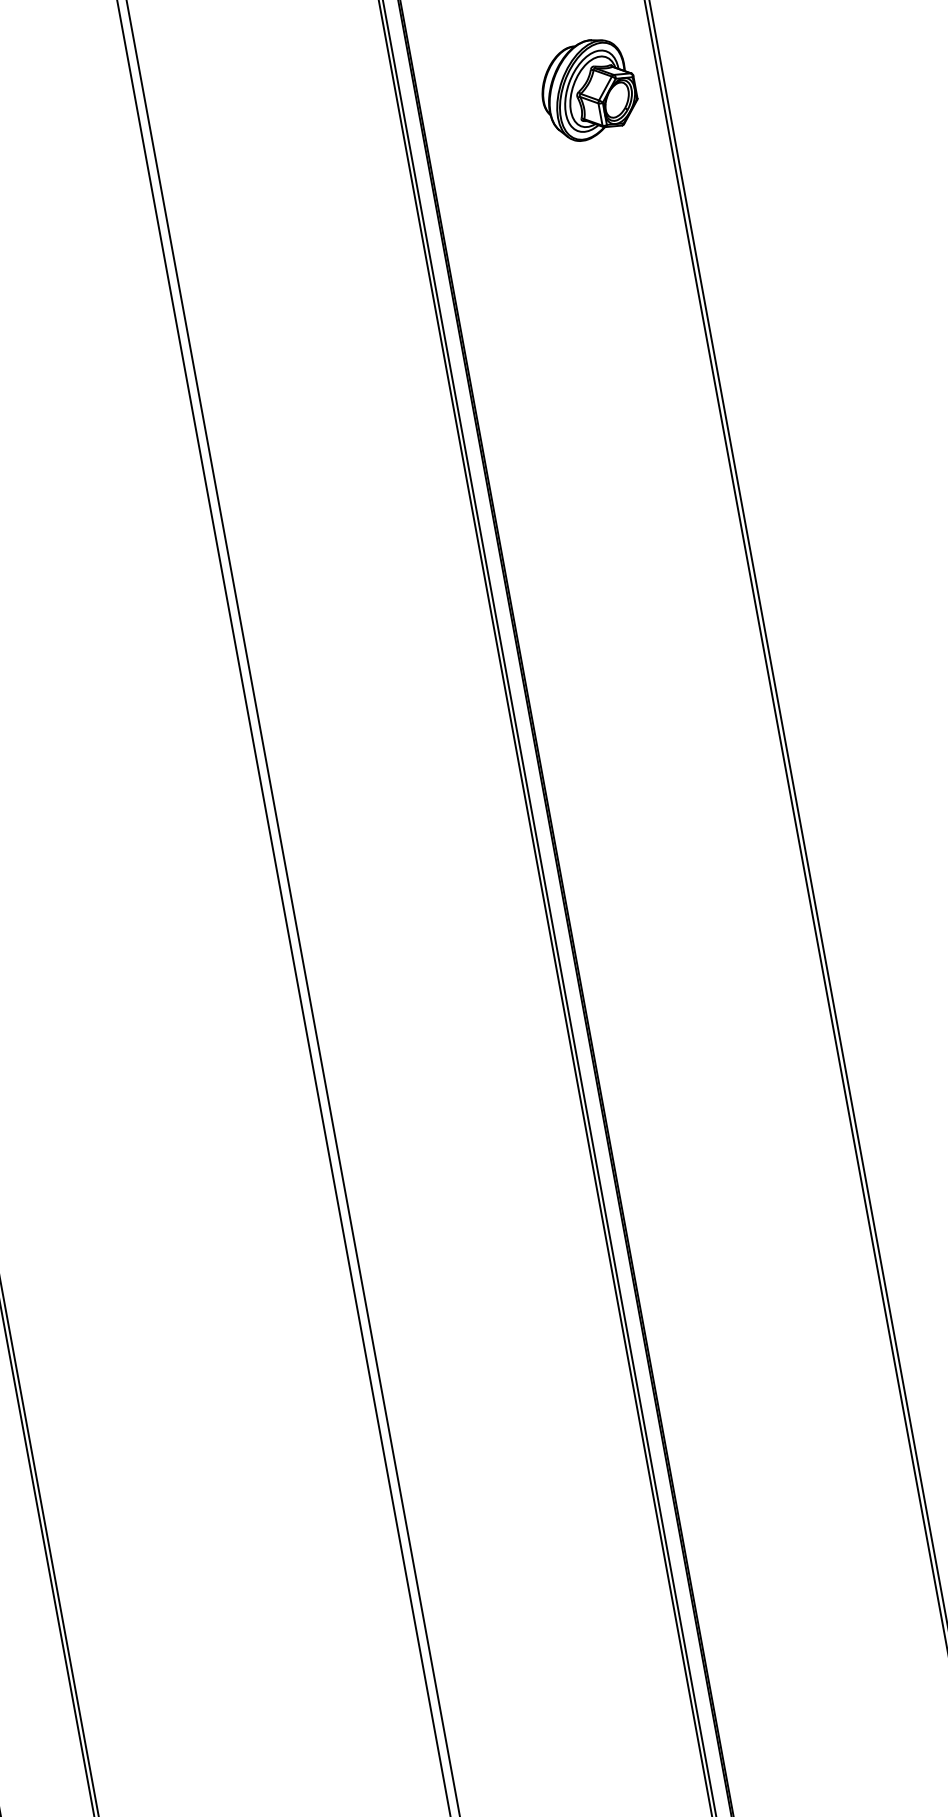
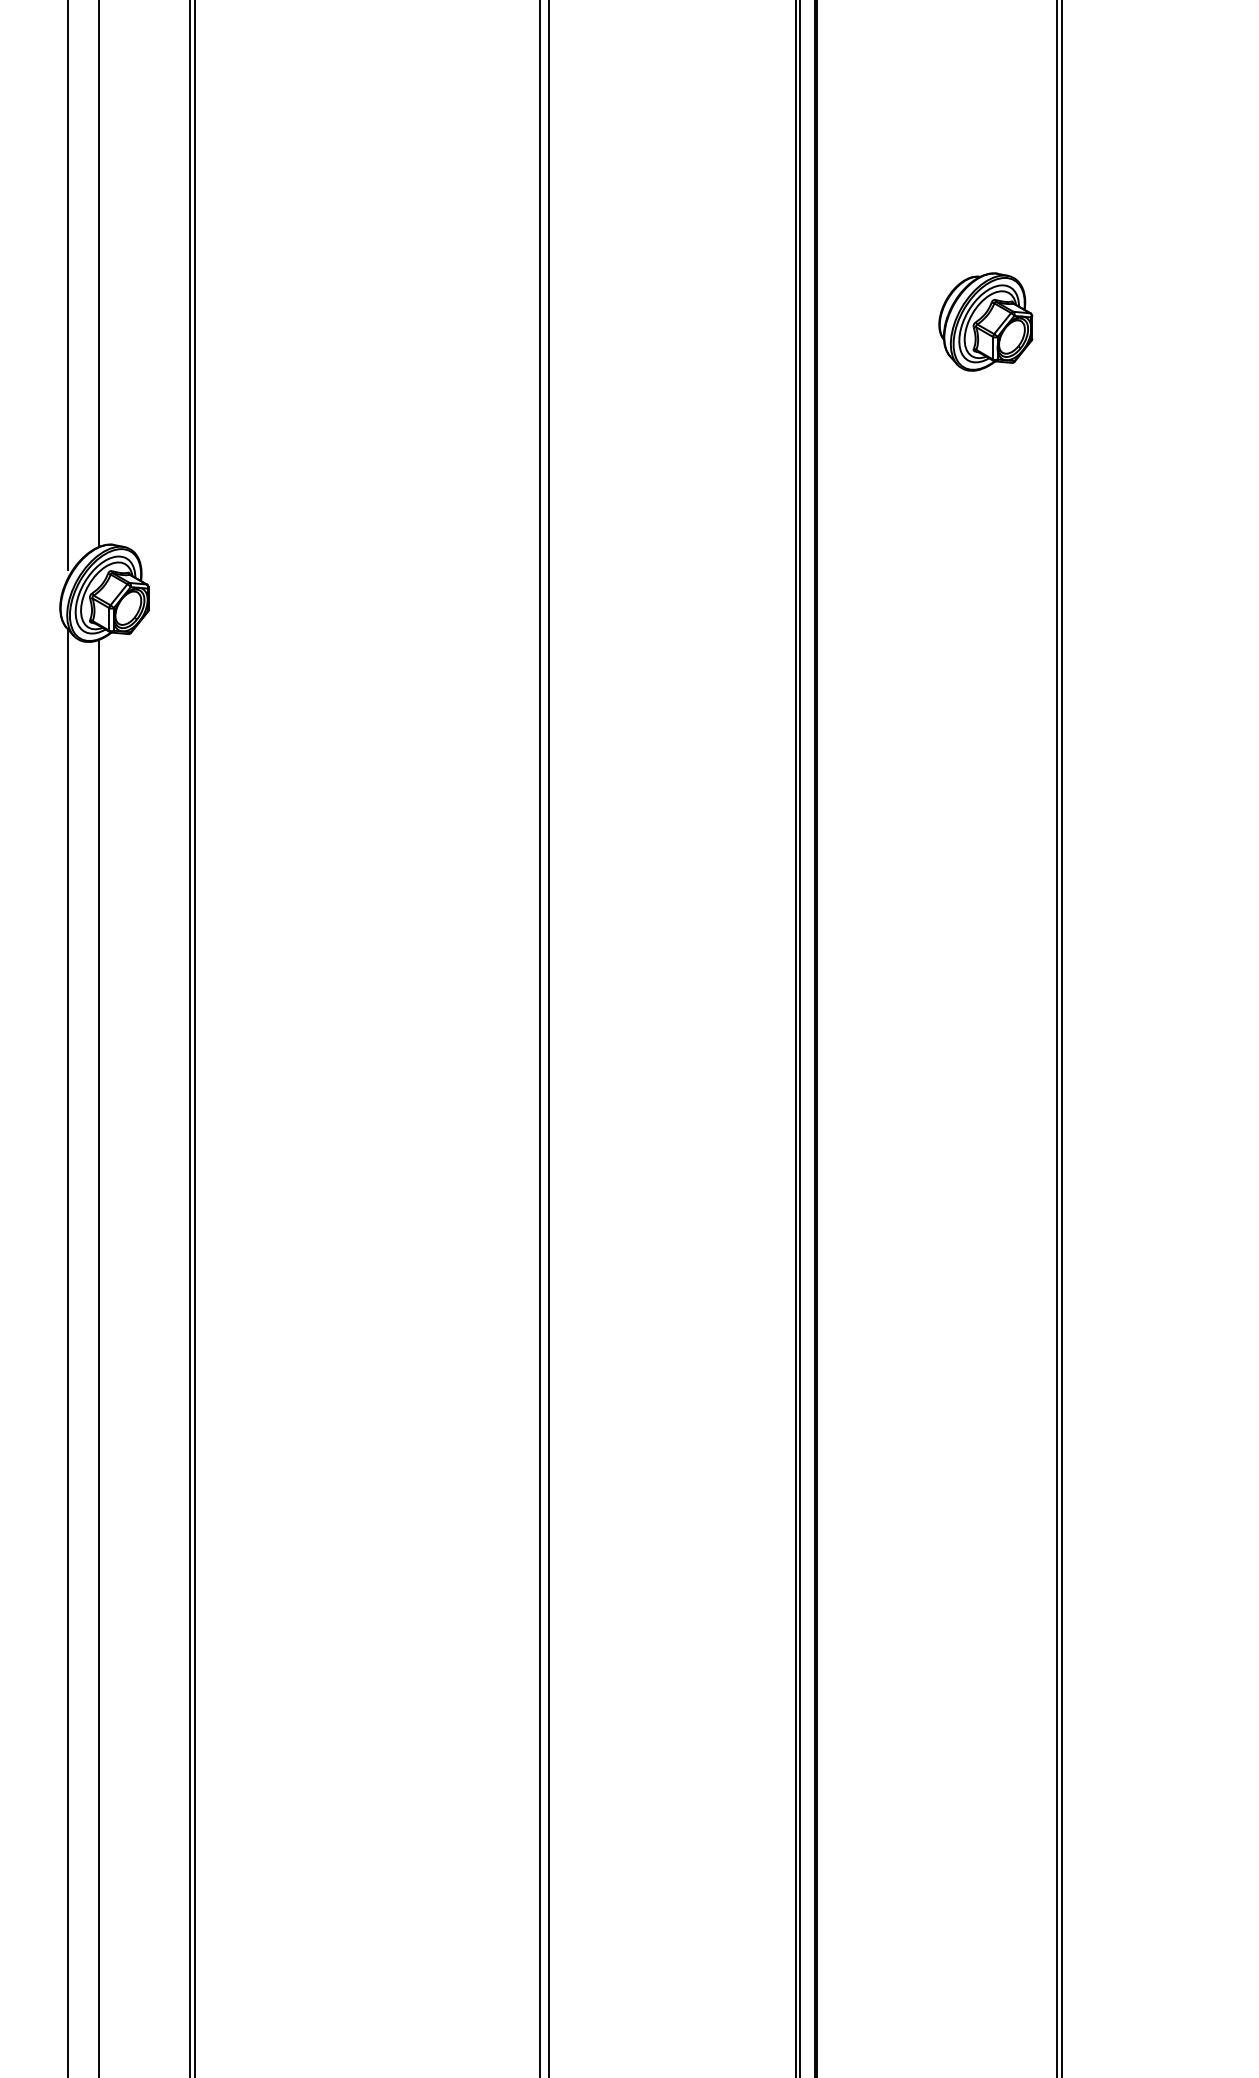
part: (588, 89) -> (985, 321), moved

